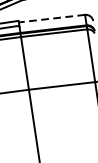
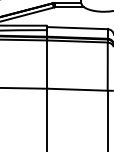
line: (51, 19) -> (77, 28), dashed -> solid

